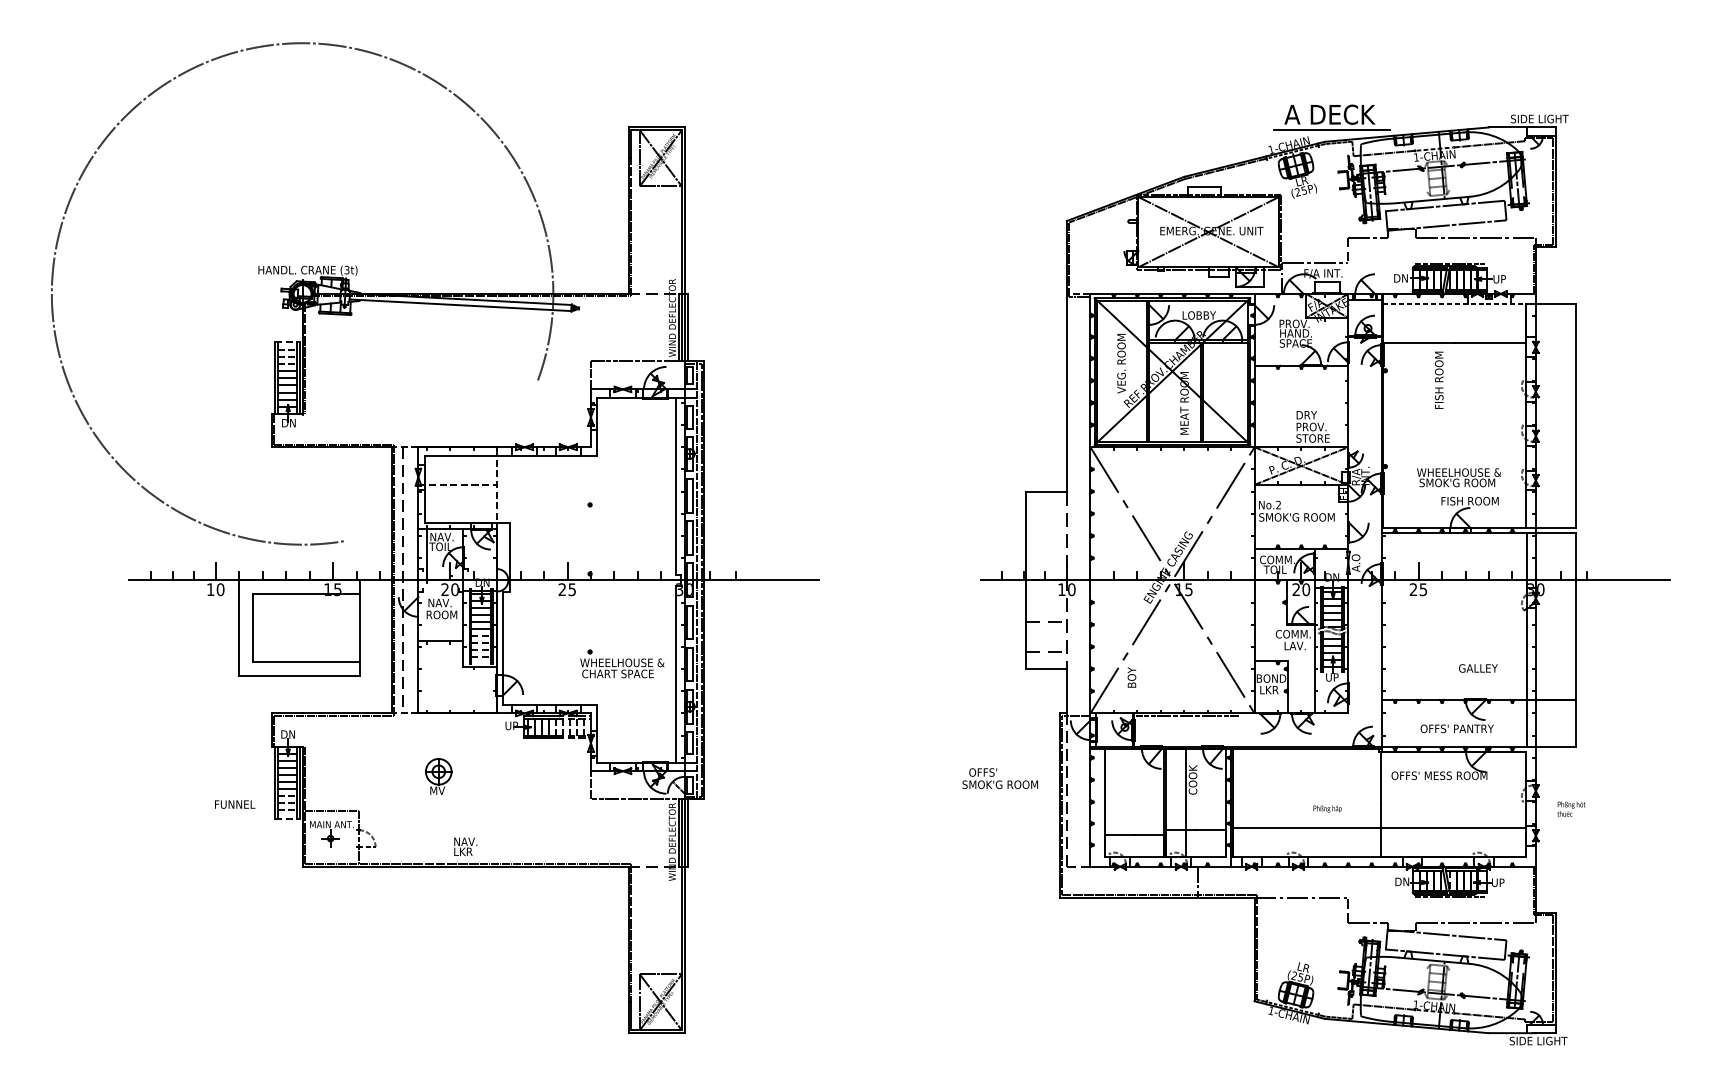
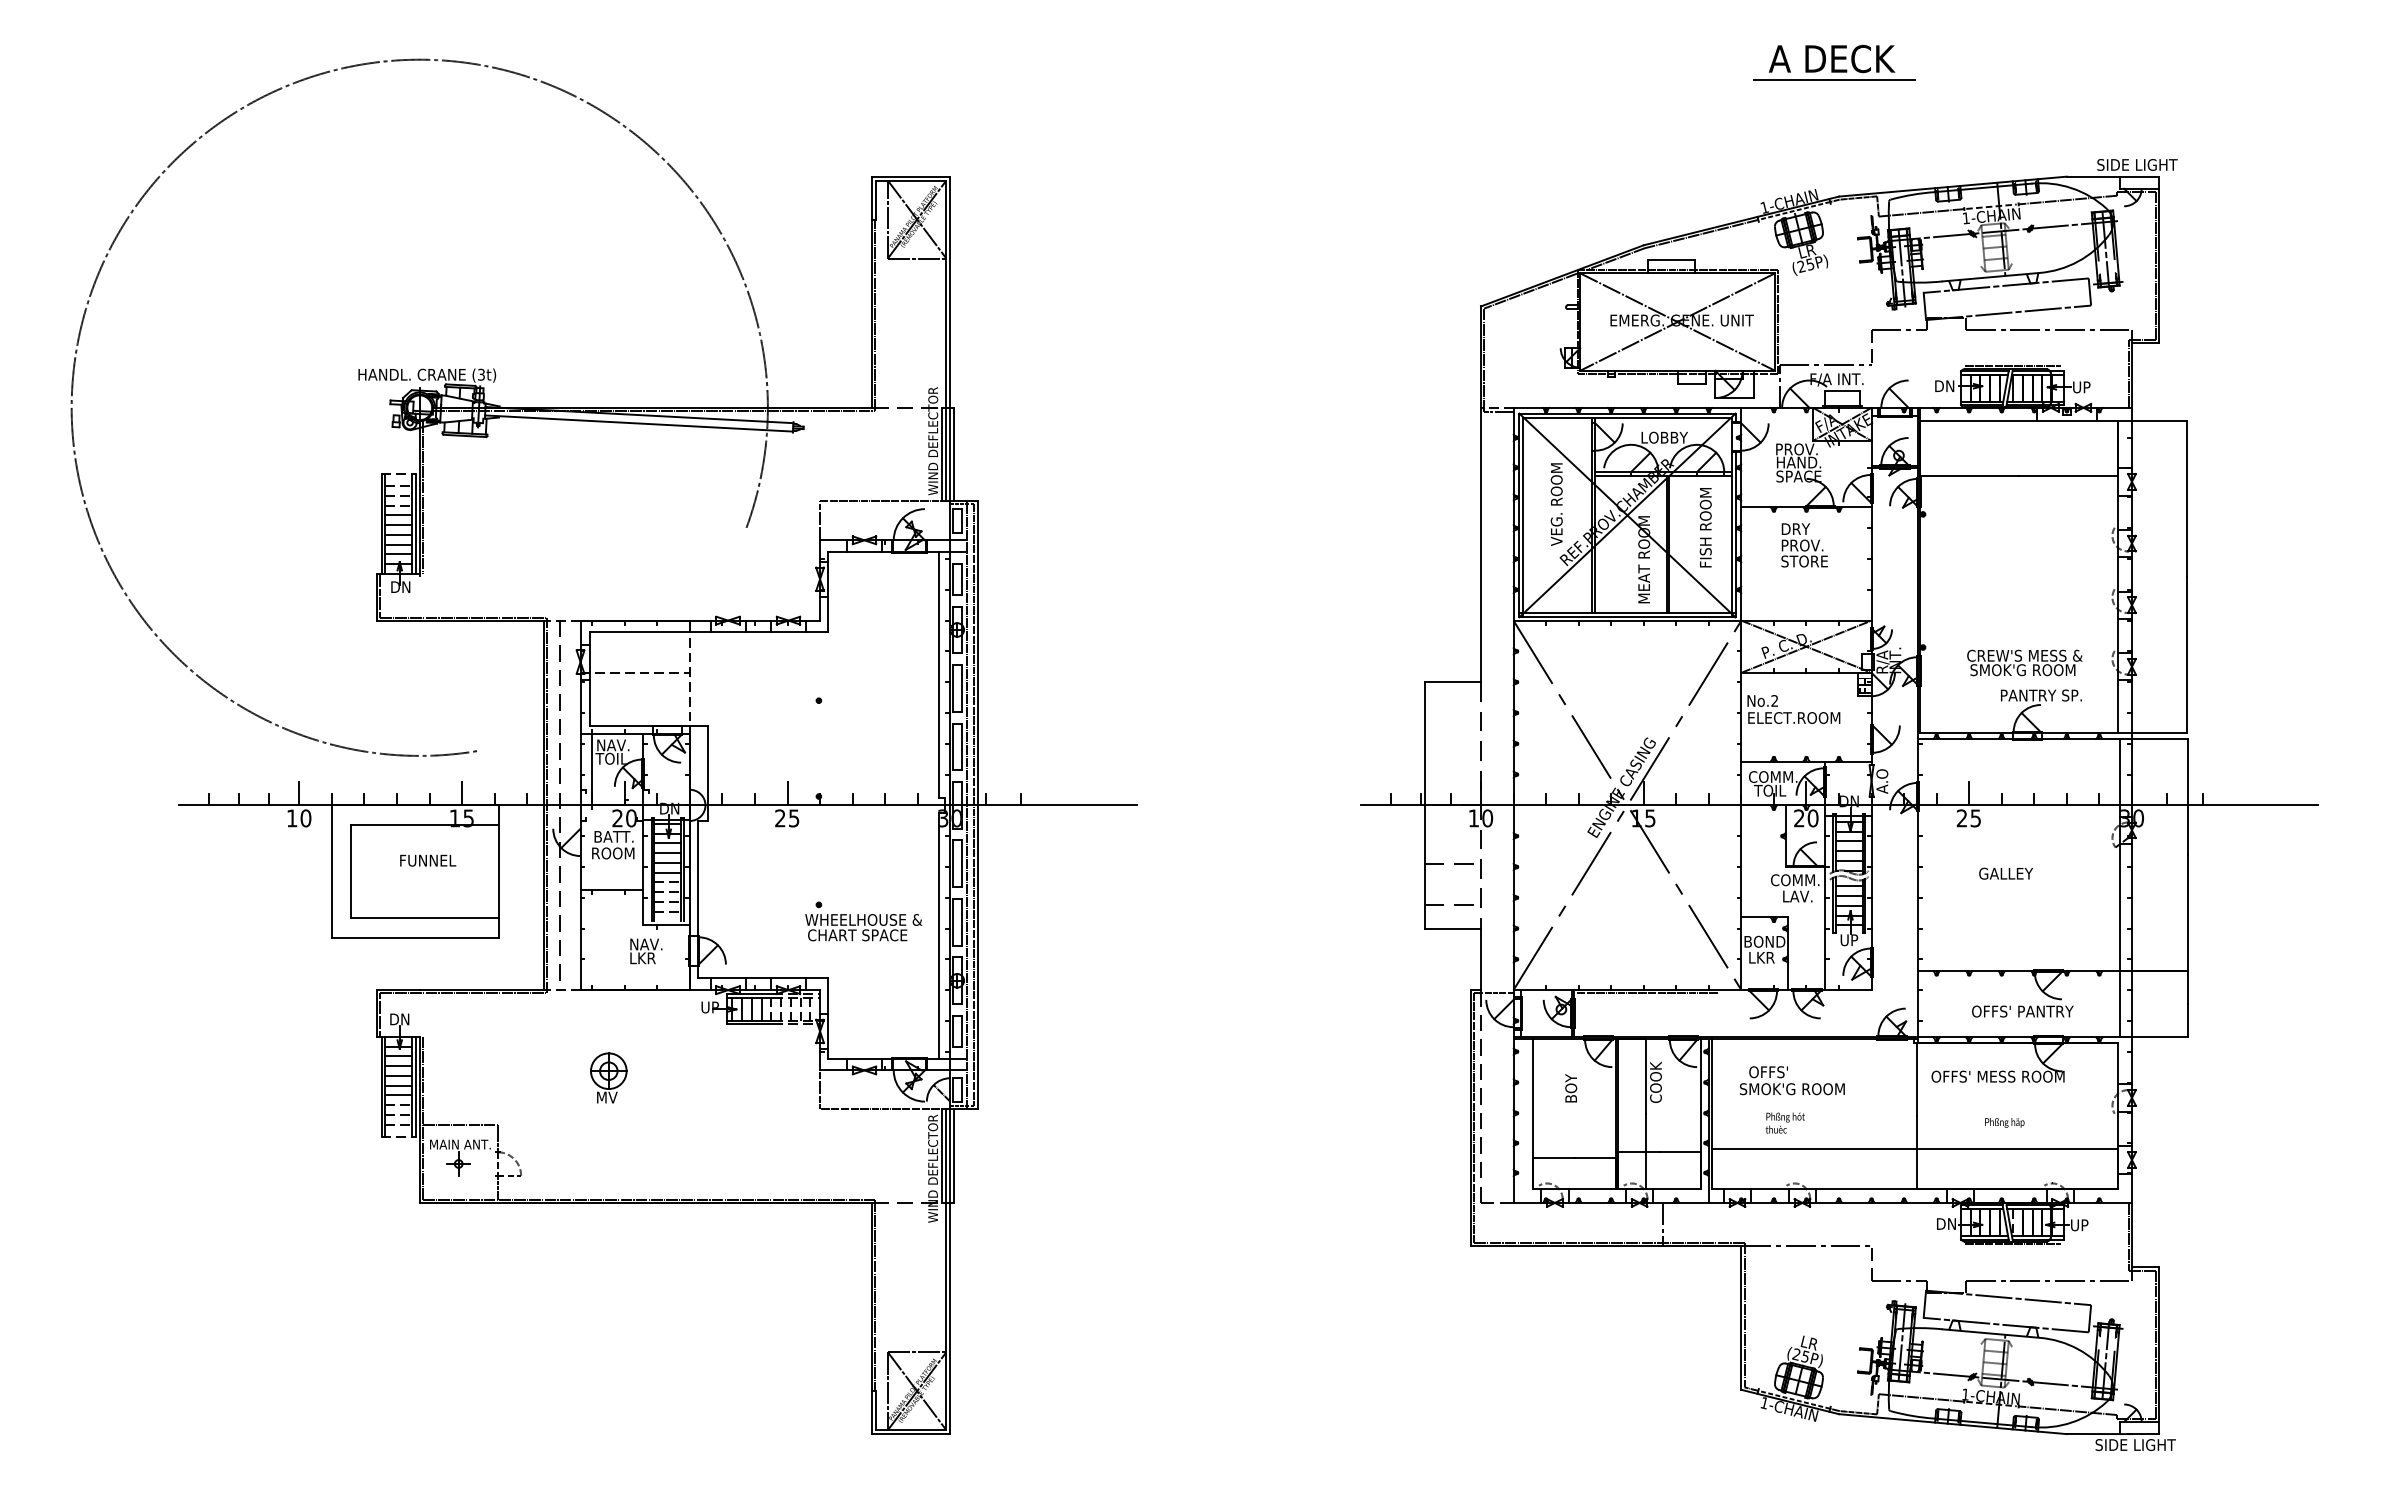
part: (1331, 117) -> (1834, 62), moved
line: (1454, 303) -> (2019, 421), dashed -> solid
text: (1439, 380) -> (1705, 527), moved
text: (1312, 426) -> (1804, 545), moved
text: (1459, 472) -> (2025, 655), WHEELHOUSE & -> CREW'S MESS &
text: (1470, 501) -> (2041, 695), FISH ROOM -> PANTRY SP.
text: (1296, 517) -> (1799, 717), SMOK'G ROOM -> ELECT.ROOM
text: (442, 602) -> (614, 836), NAV. -> BATT.
text: (1477, 668) -> (2005, 873), moved
text: (1132, 677) -> (1571, 1088), moved
text: (1000, 778) -> (1792, 1080), moved
text: (235, 804) -> (428, 860), moved
text: (1327, 808) -> (2004, 1122), moved
text: (1570, 808) -> (1784, 1122), moved
text: (465, 846) -> (646, 951), moved

